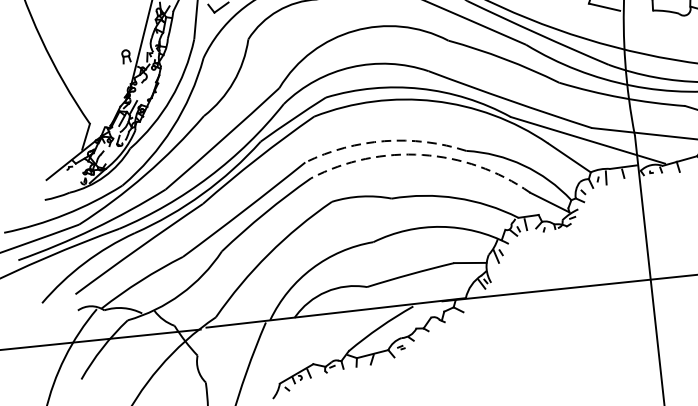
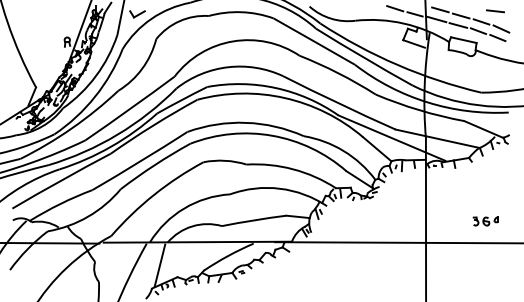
arc: (385, 140) -> (246, 122), dashed -> solid
arc: (423, 154) -> (272, 135), dashed -> solid
line: (286, 350) -> (159, 265), added

